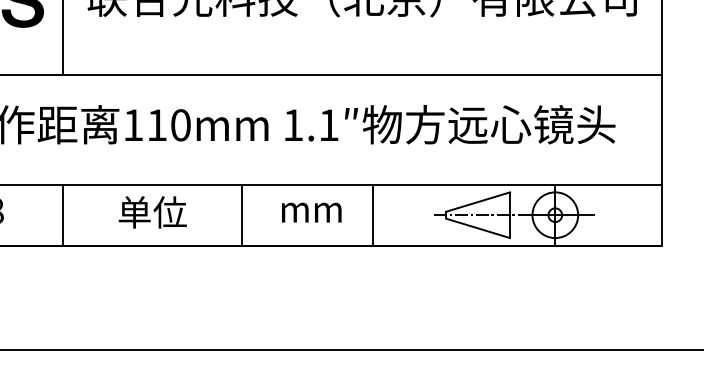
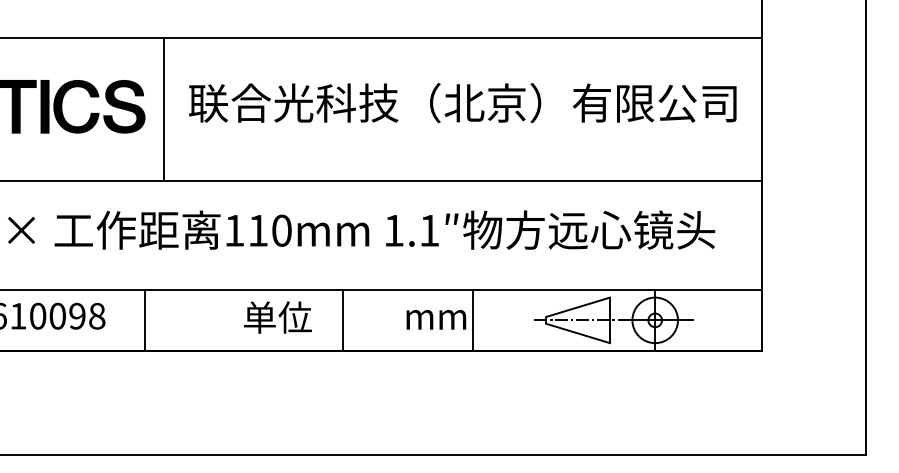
text: (152, 212) -> (277, 317), moved
text: (311, 212) -> (436, 319), moved
line: (63, 214) -> (145, 319), moved

